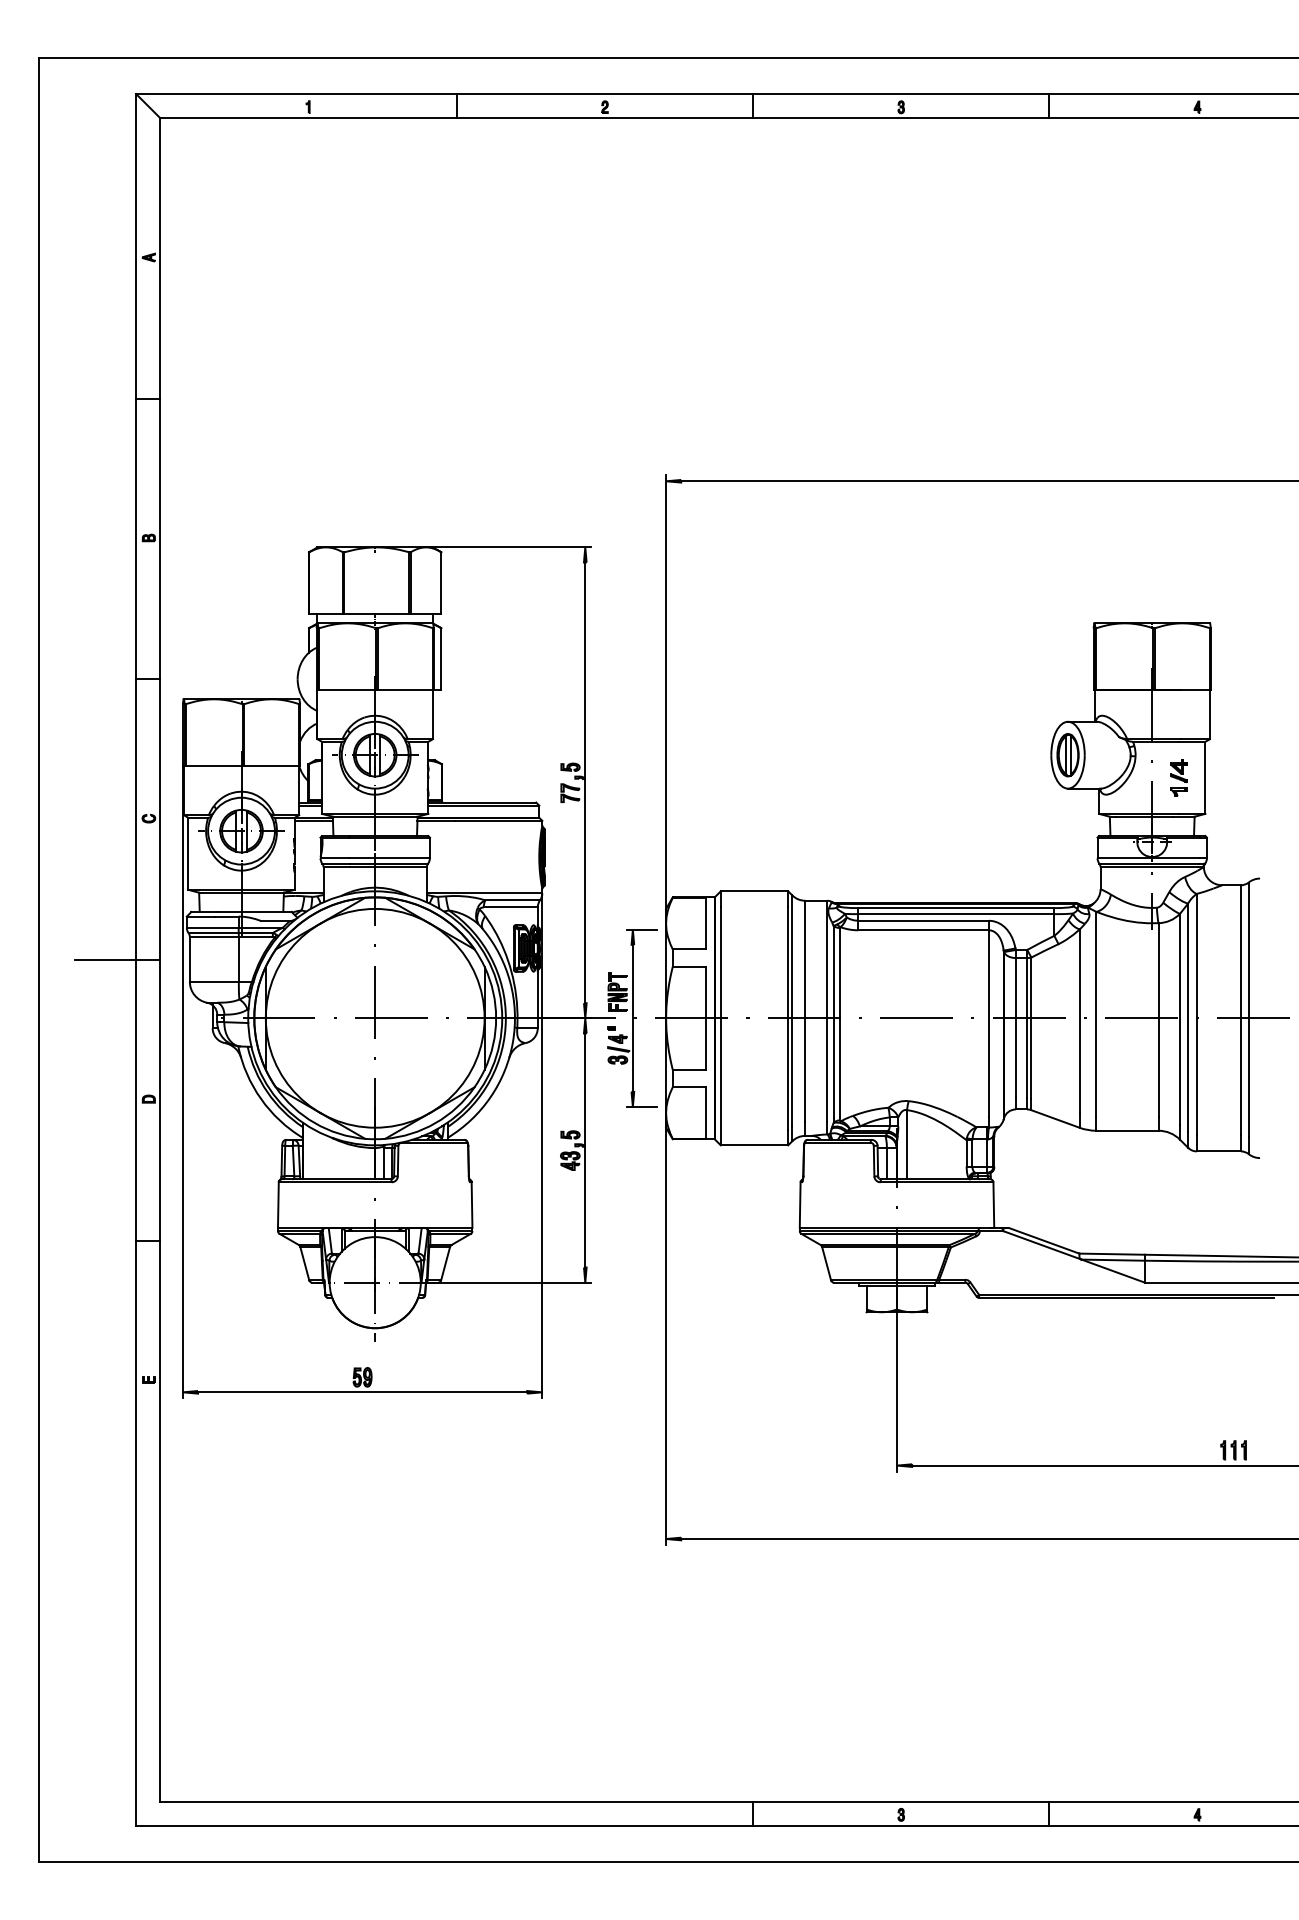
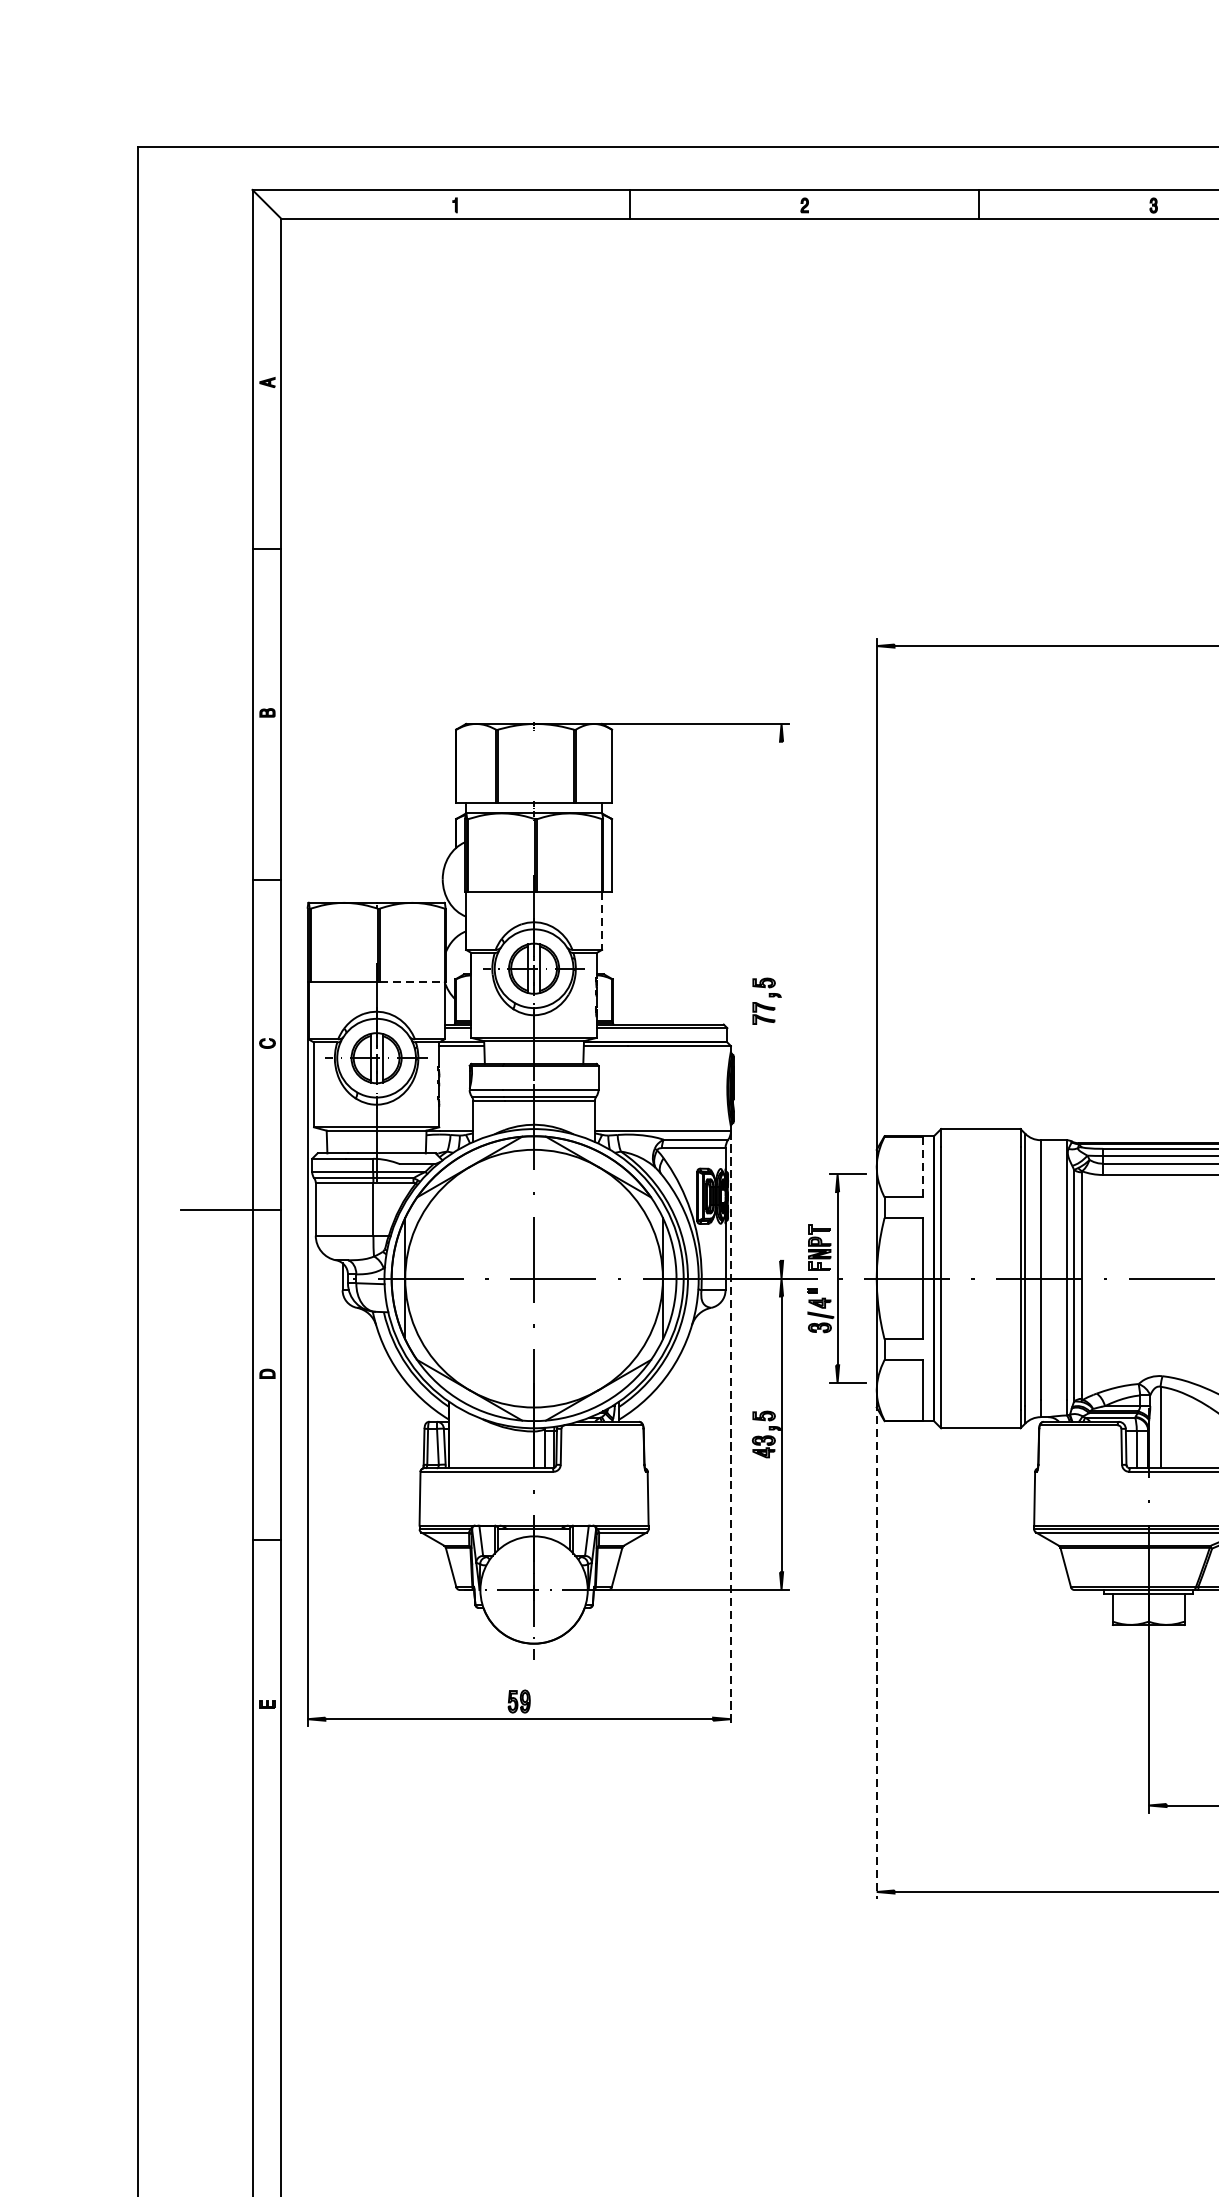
line: (432, 714) -> (601, 920), solid -> dashed
line: (271, 766) -> (411, 982), solid -> dashed
line: (585, 782) -> (781, 1000), removed
line: (705, 923) -> (923, 1166), solid -> dashed
line: (542, 1145) -> (731, 1428), solid -> dashed
line: (666, 1329) -> (877, 1645), solid -> dashed

